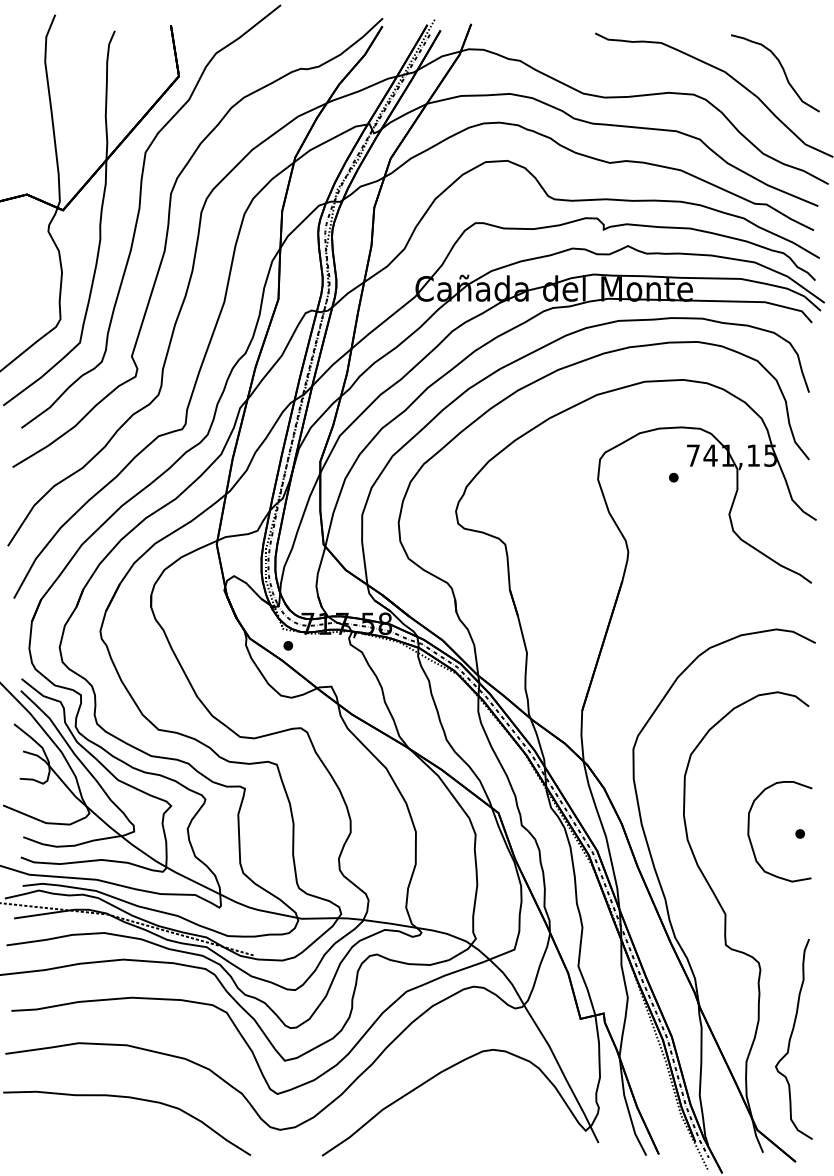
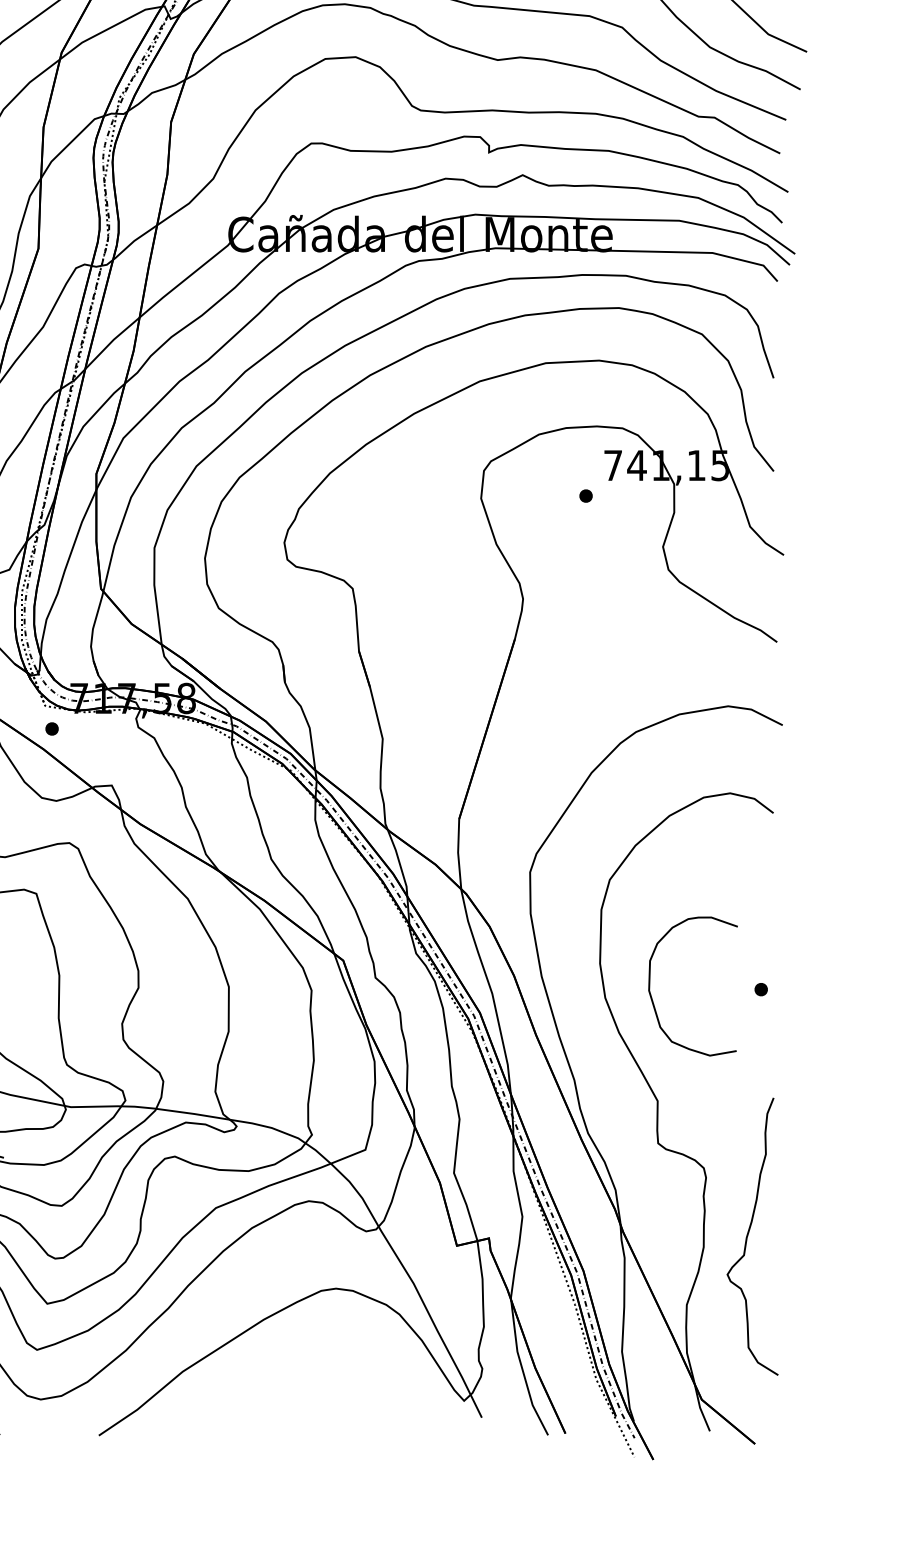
curve: (750, 837) -> (652, 994), moved
curve: (791, 1038) -> (749, 1235), moved

